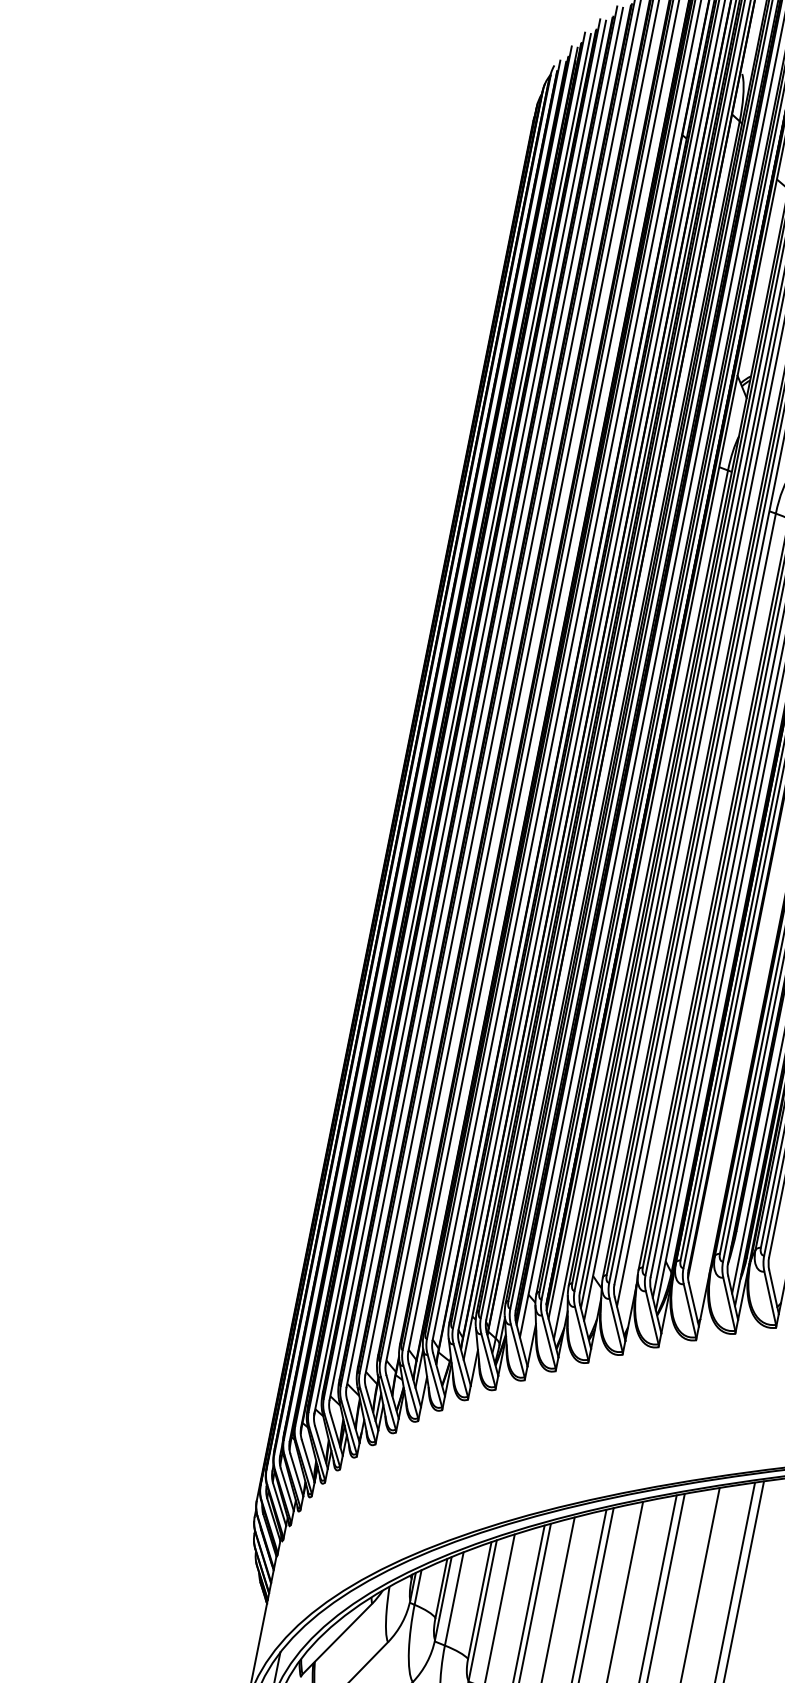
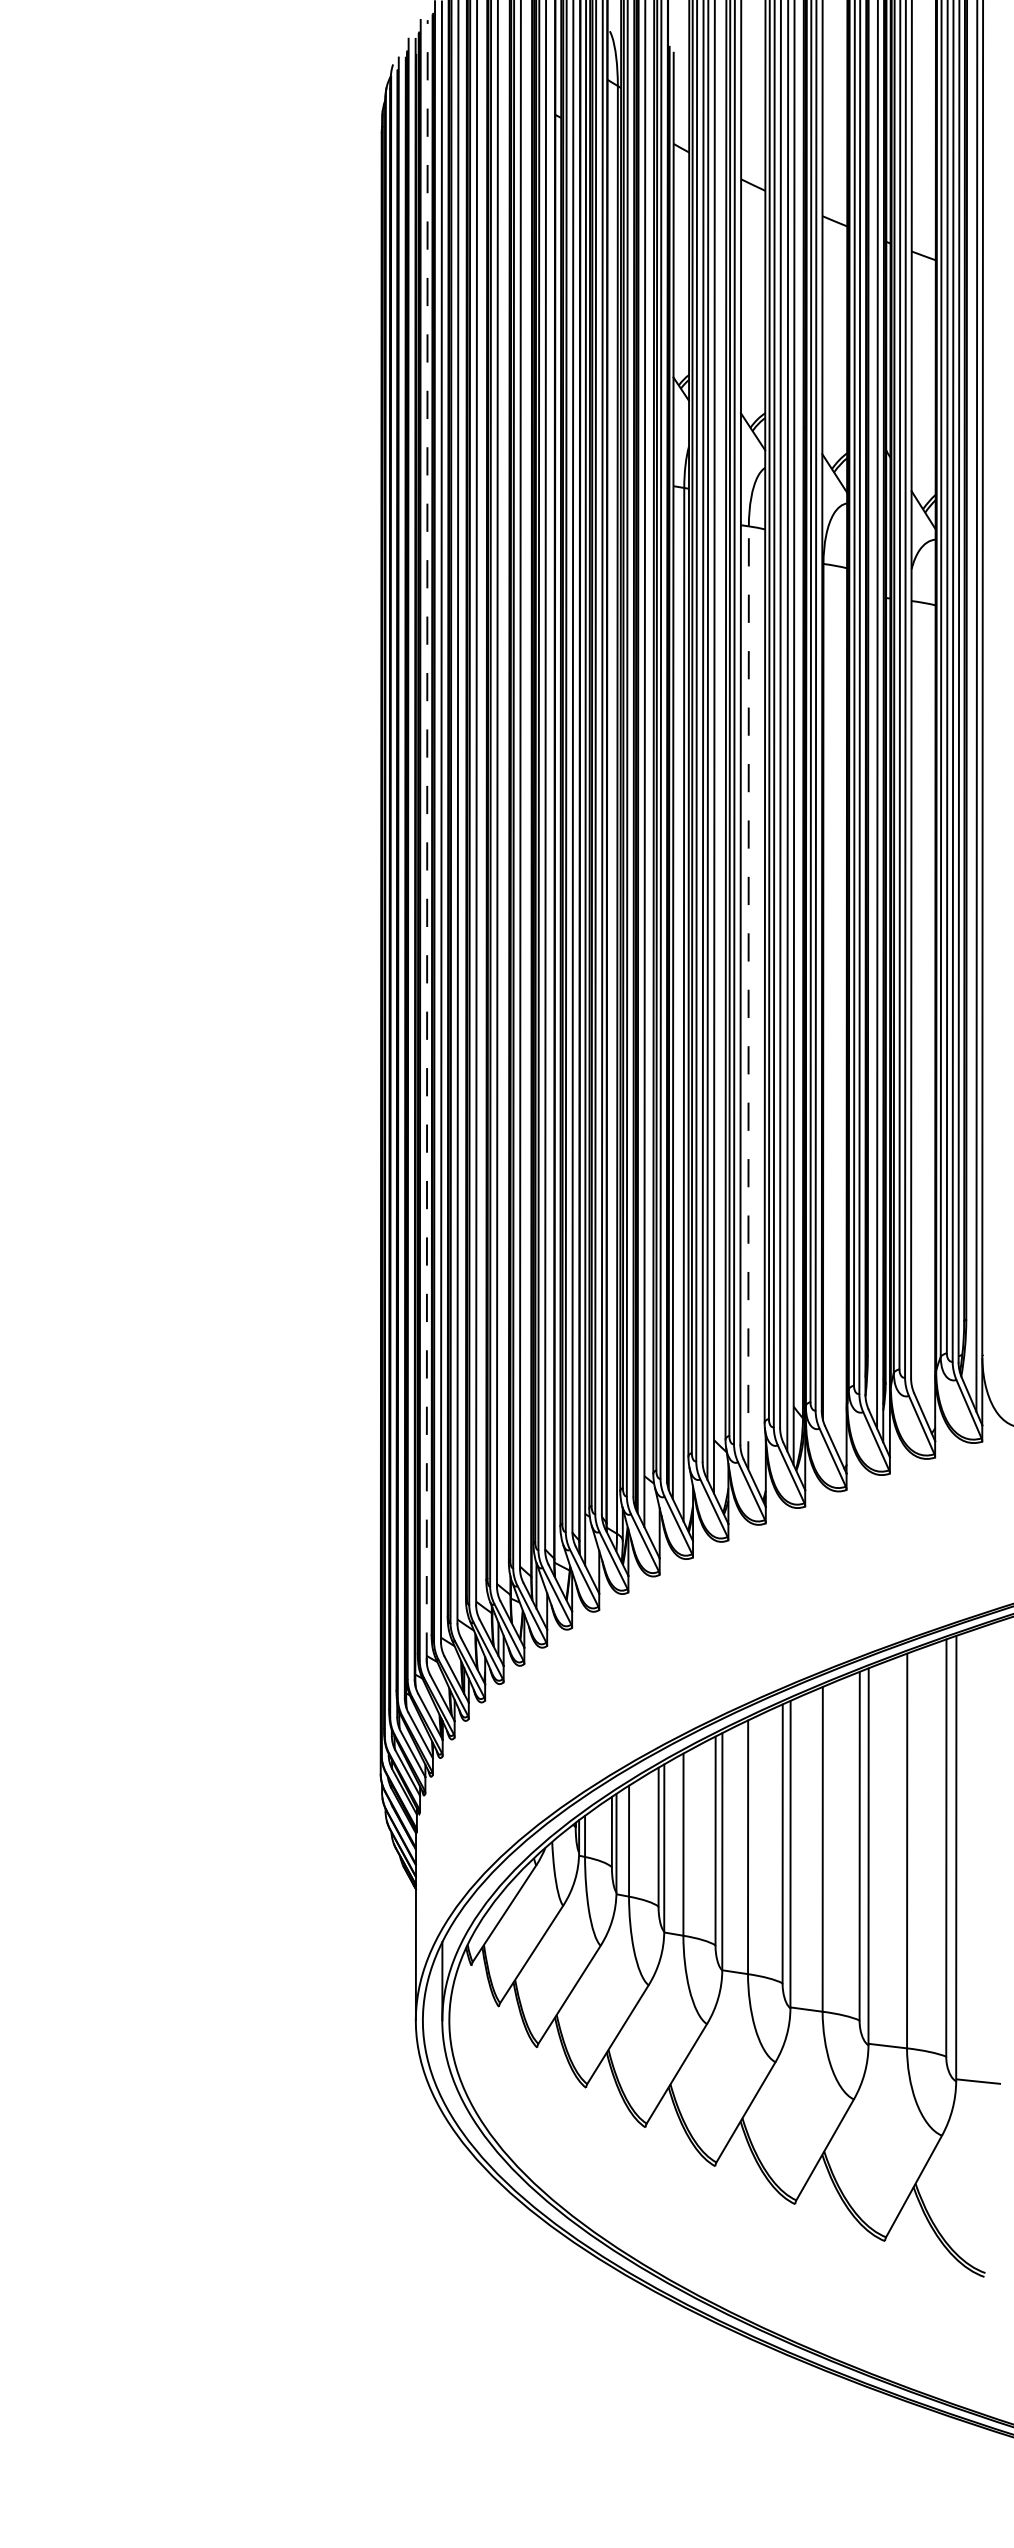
line: (453, 722) -> (427, 839), solid -> dashed
line: (696, 909) -> (748, 997), solid -> dashed

